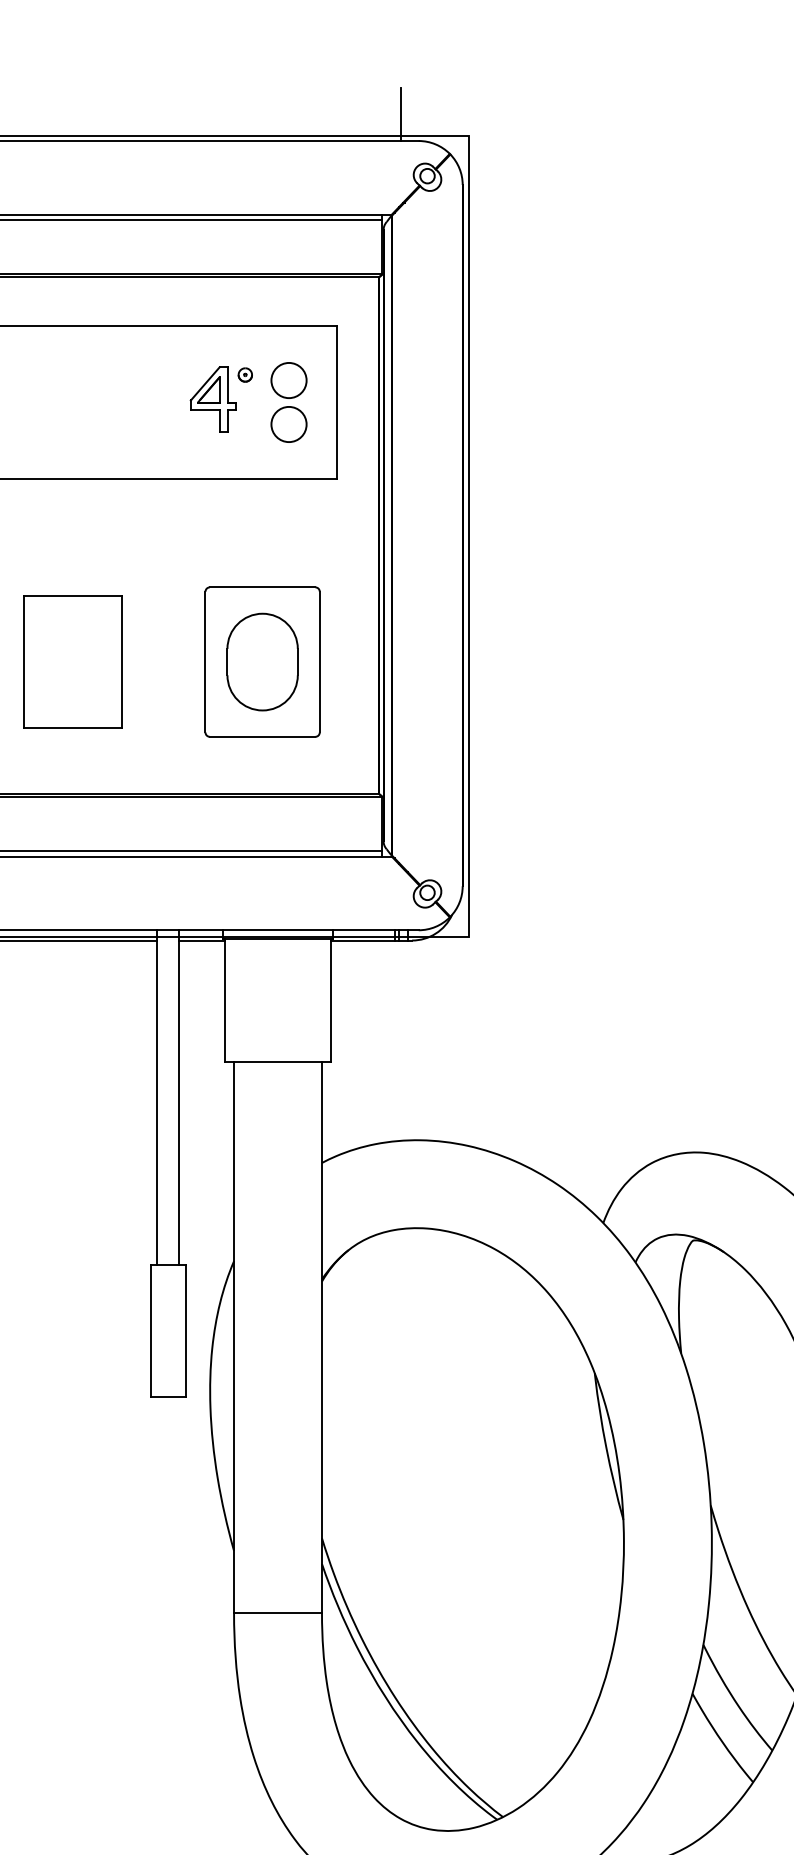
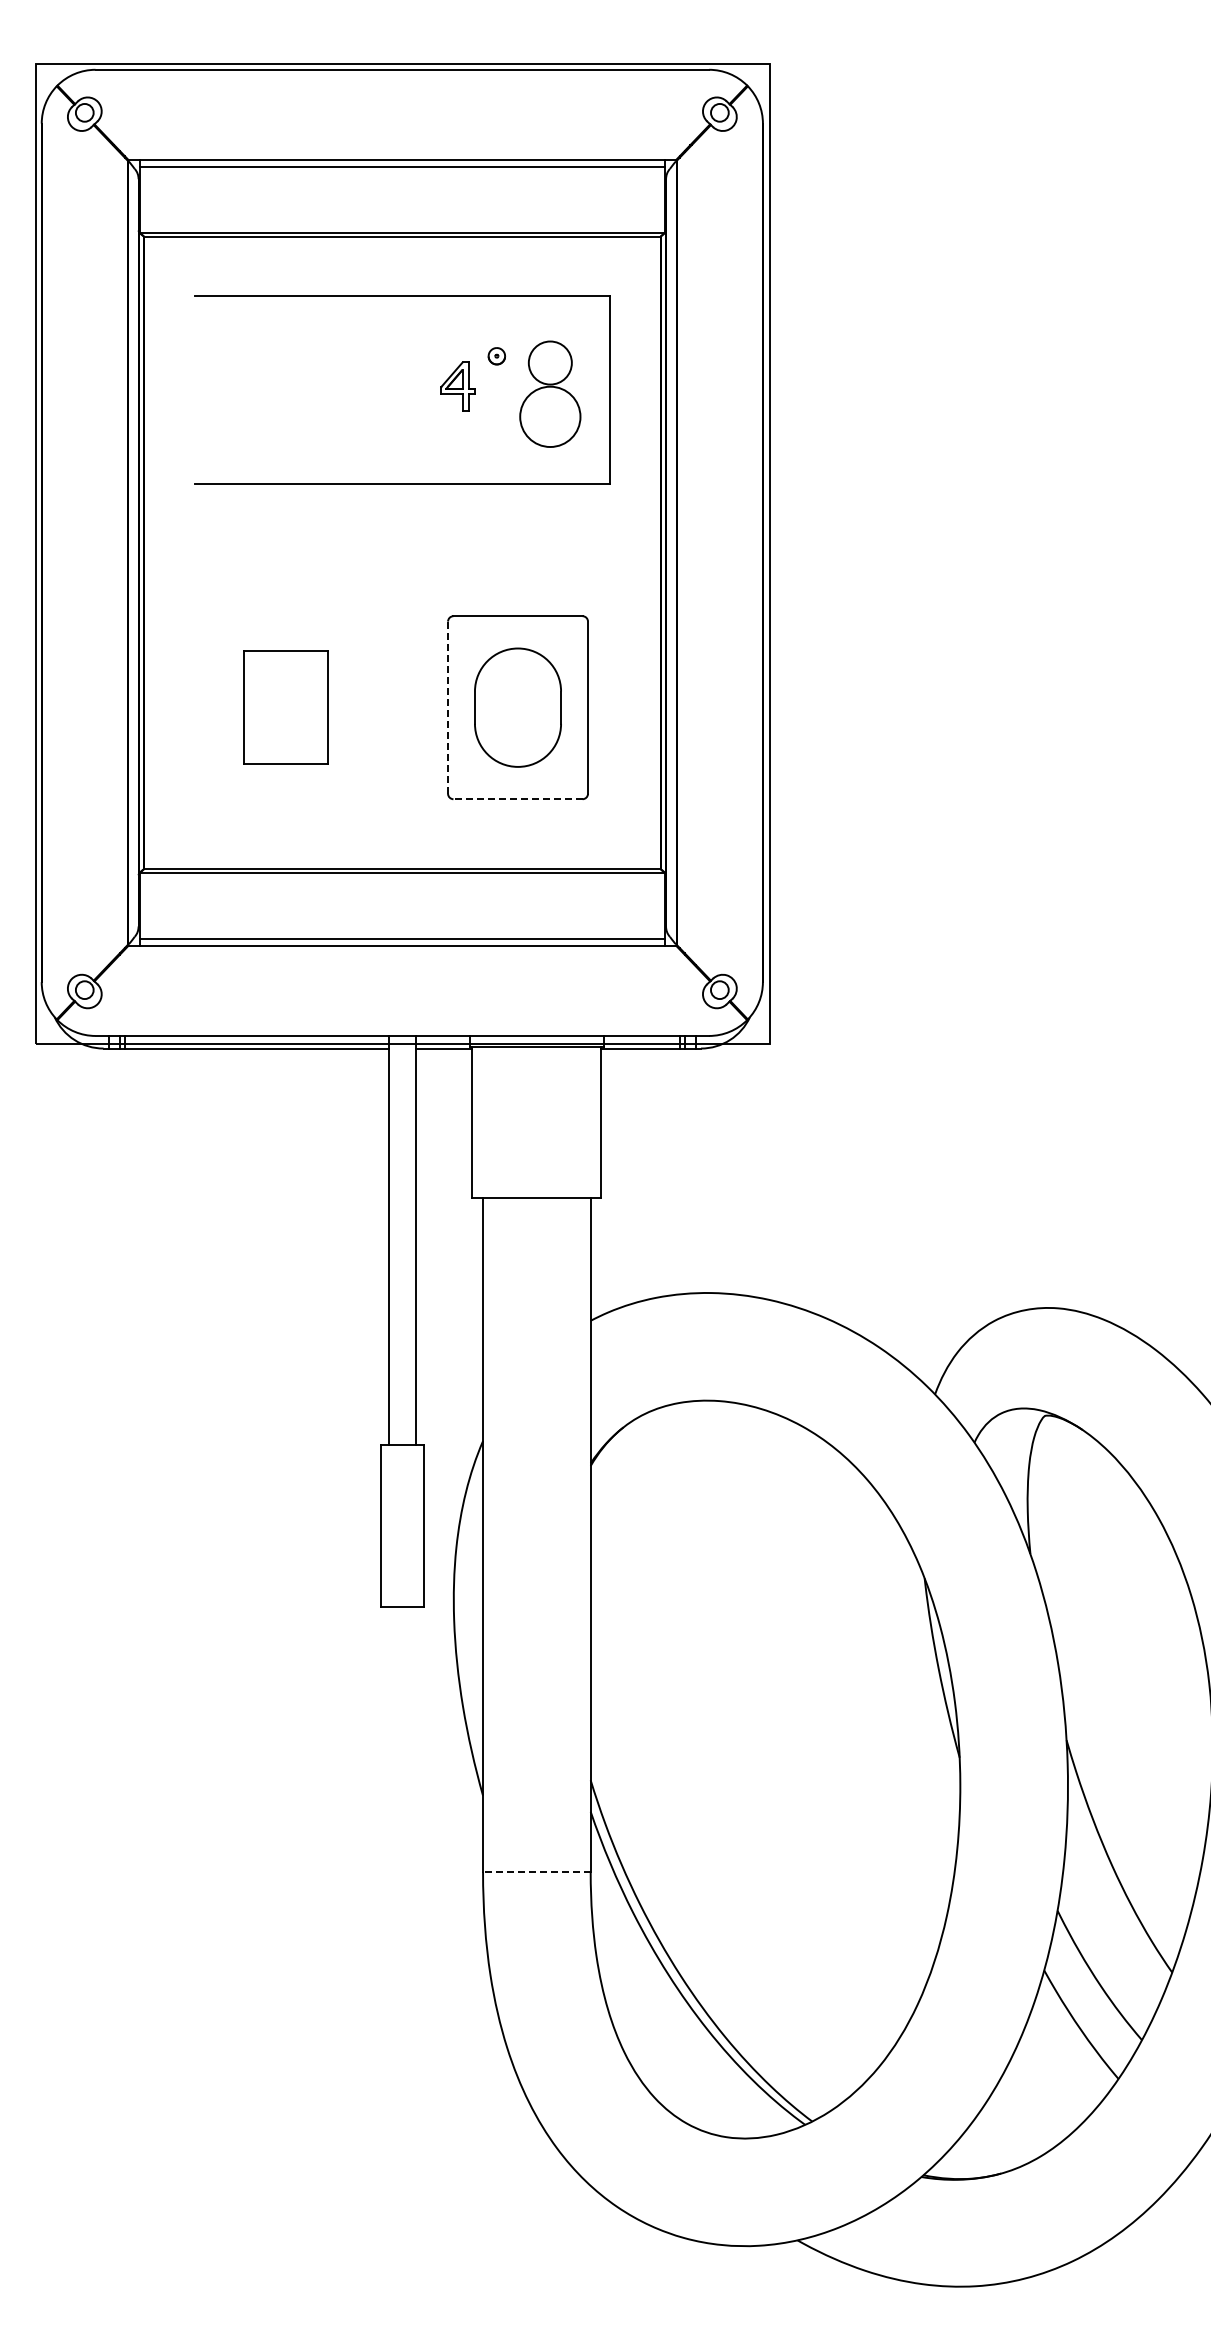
line: (401, 113) -> (687, 36), removed
part: (213, 399) -> (457, 386), size x0.6
circle: (288, 424) -> (549, 416), size x1.4
part: (72, 661) -> (285, 707), size x0.7
line: (205, 661) -> (448, 707), solid -> dashed
line: (263, 737) -> (518, 799), solid -> dashed
line: (277, 1612) -> (536, 1871), solid -> dashed

